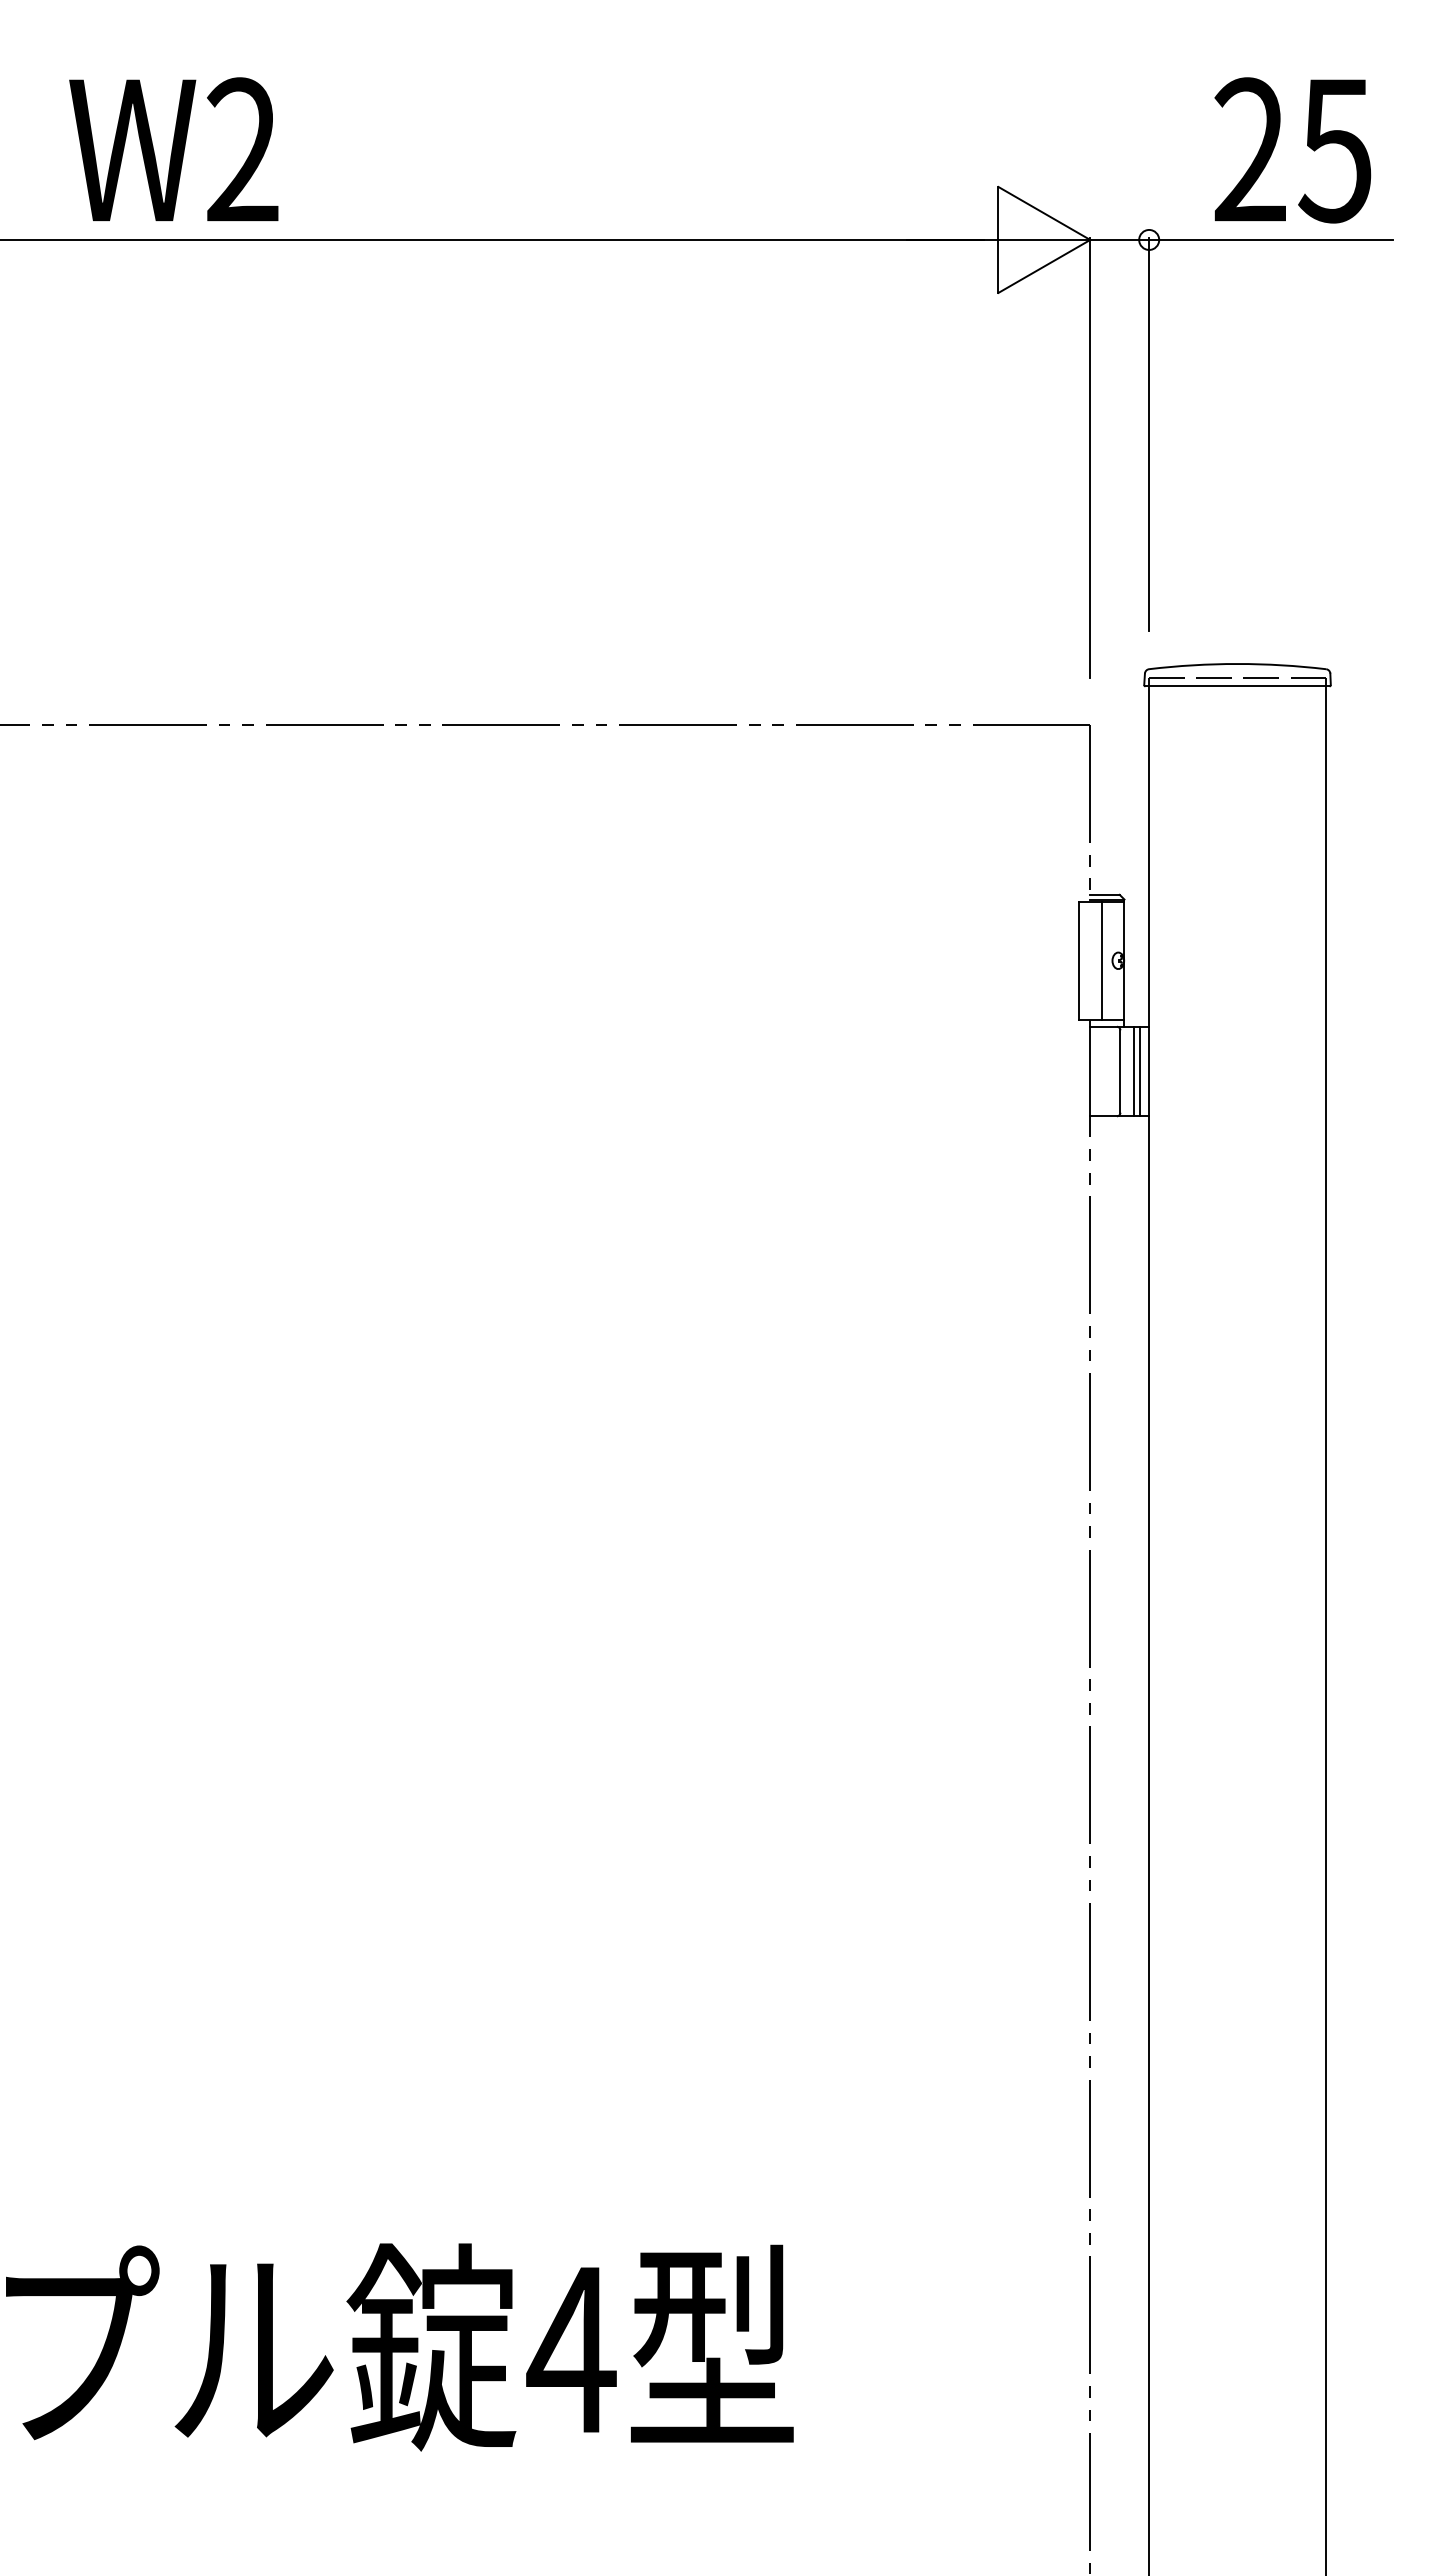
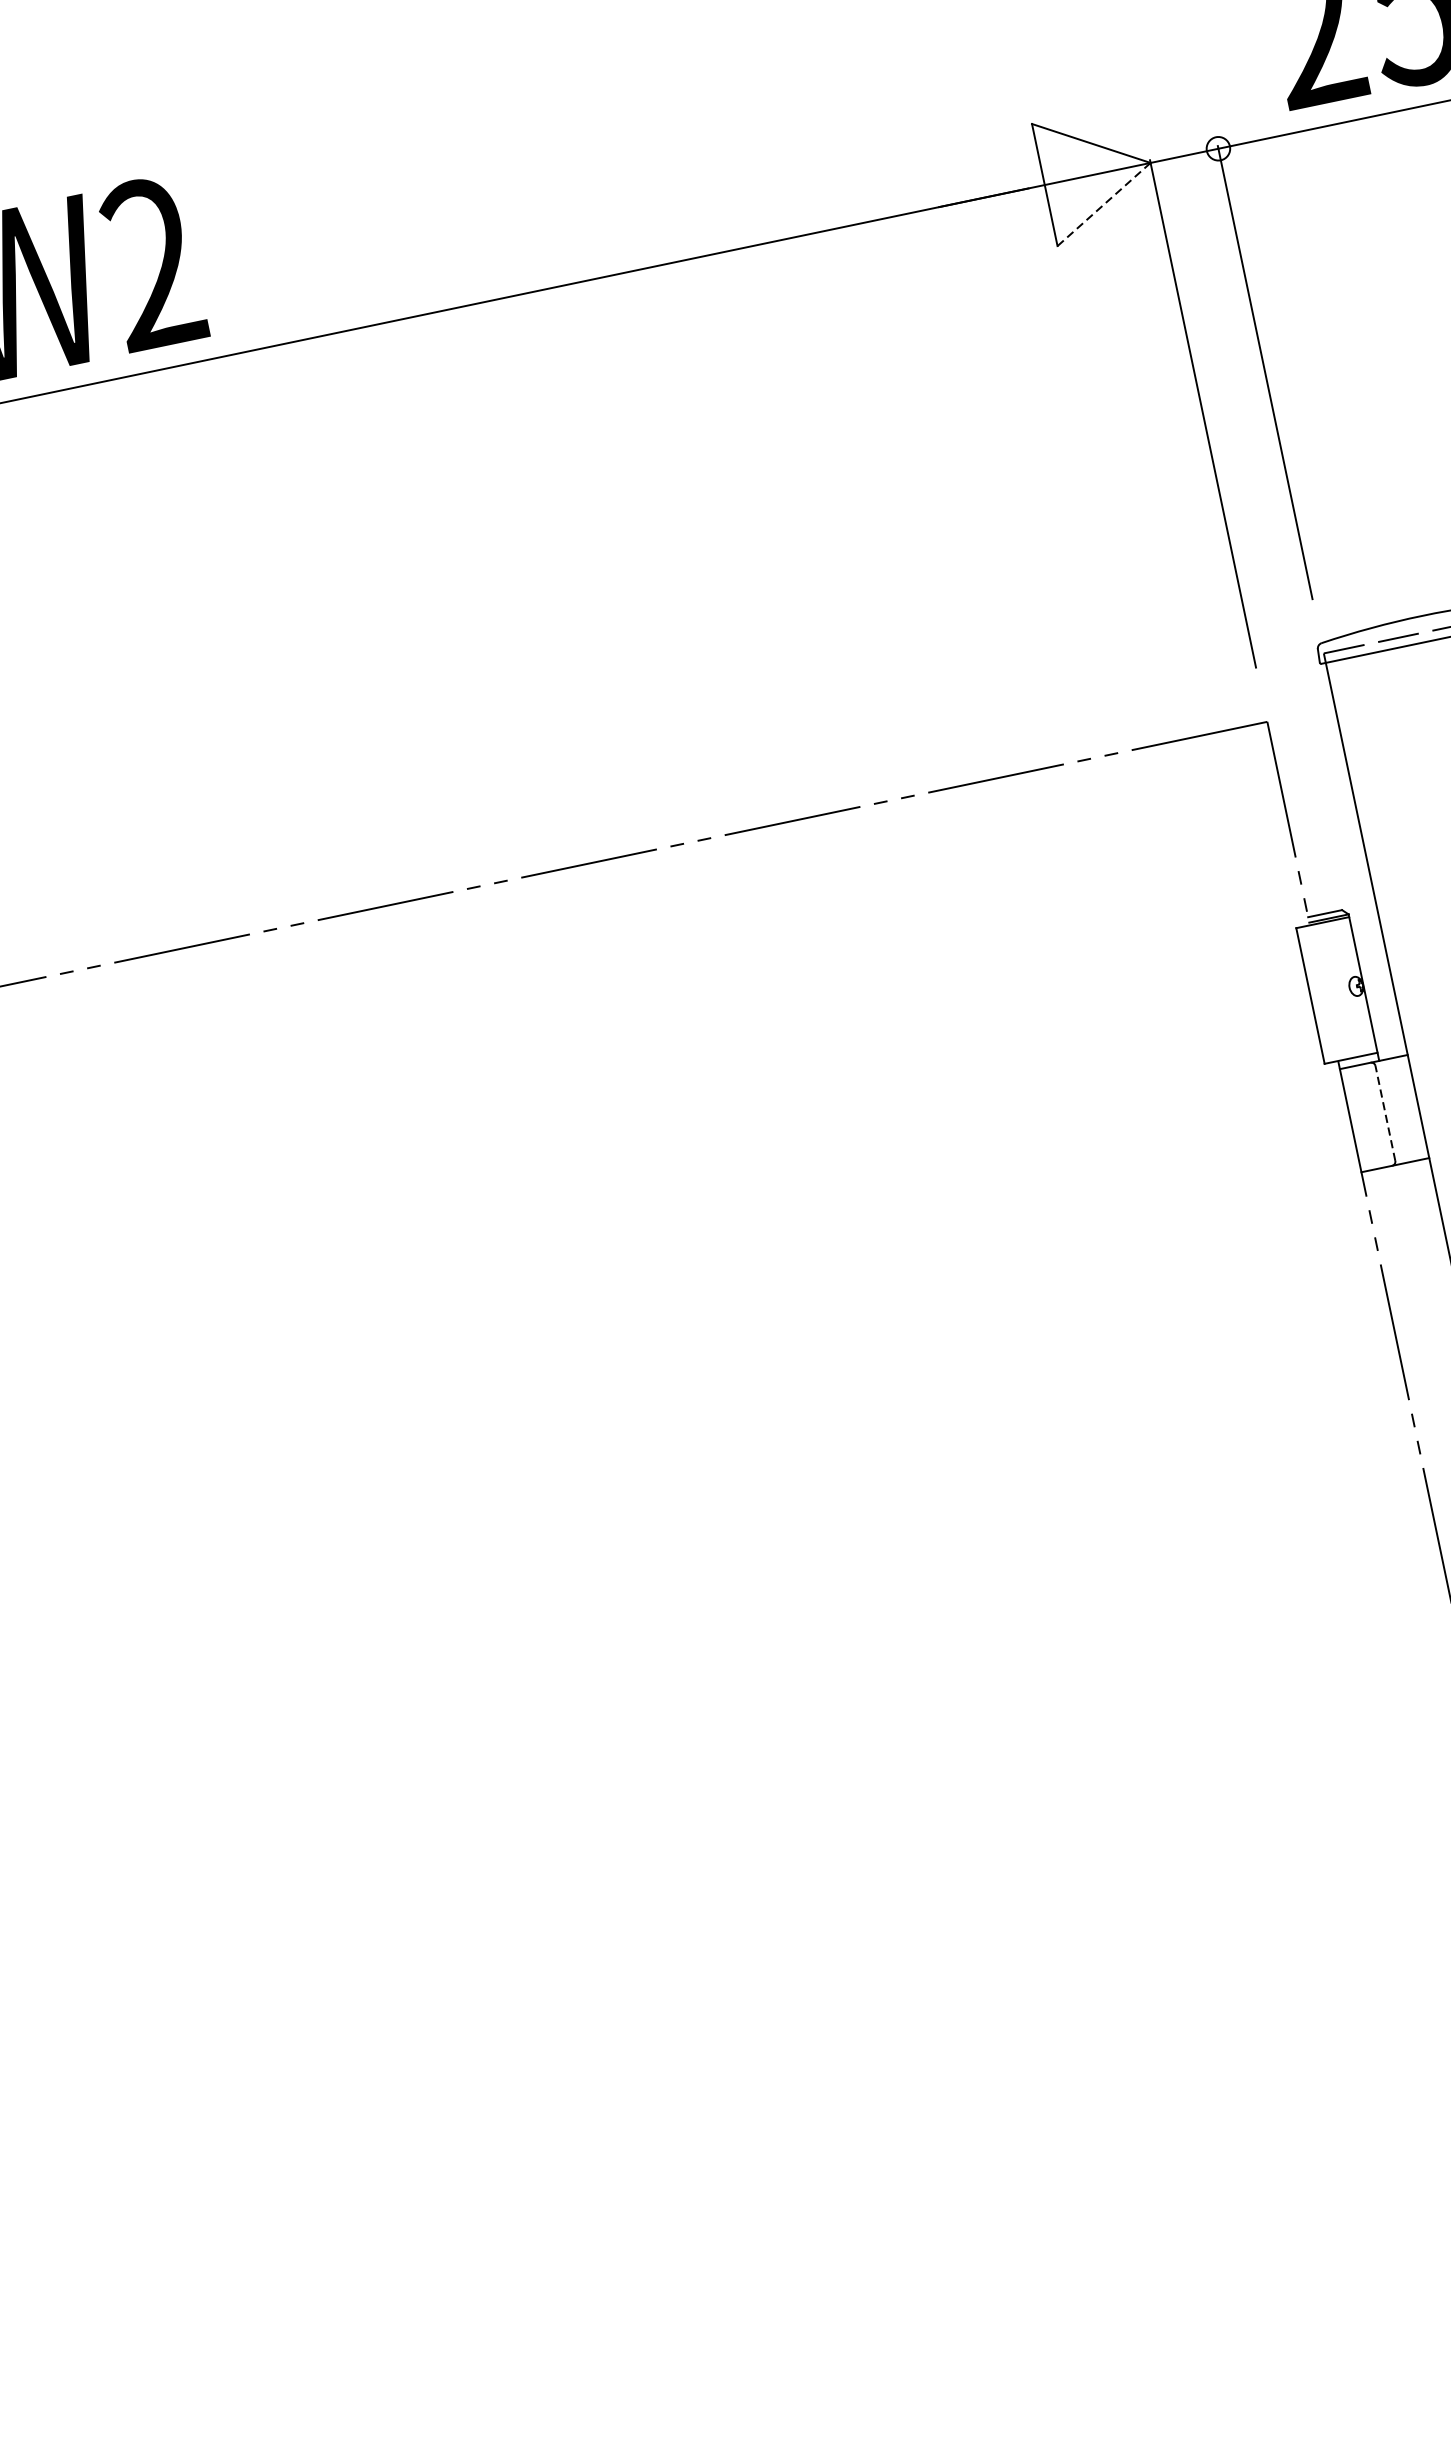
line: (1043, 266) -> (1103, 204), solid -> dashed
line: (1102, 960) -> (1338, 989), removed
line: (1120, 1071) -> (1385, 1113), solid -> dashed
line: (1133, 1071) -> (1400, 1110), removed
line: (1139, 1071) -> (1407, 1108), removed

